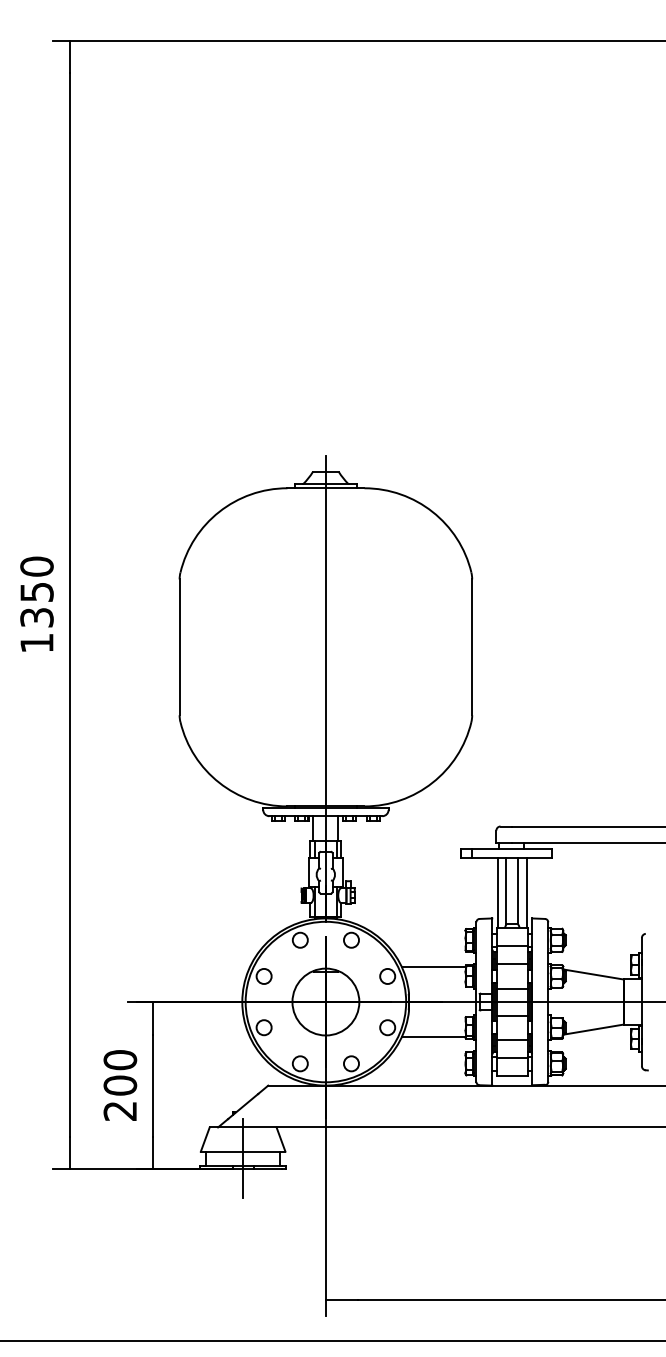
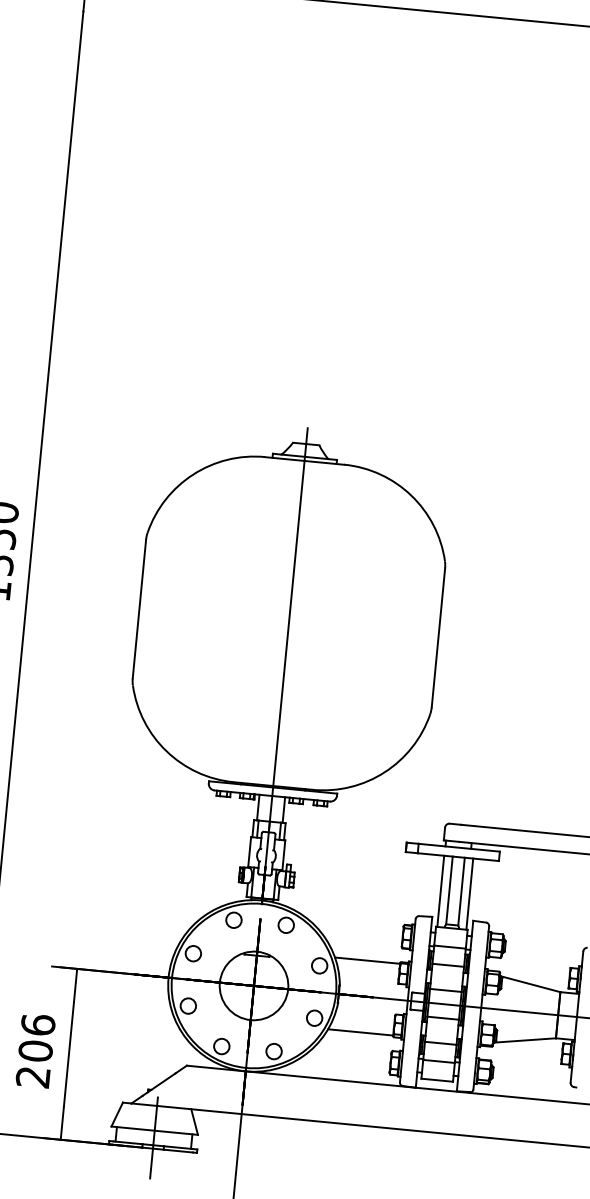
text: (119, 1059) -> (37, 1024), 200 -> 206

